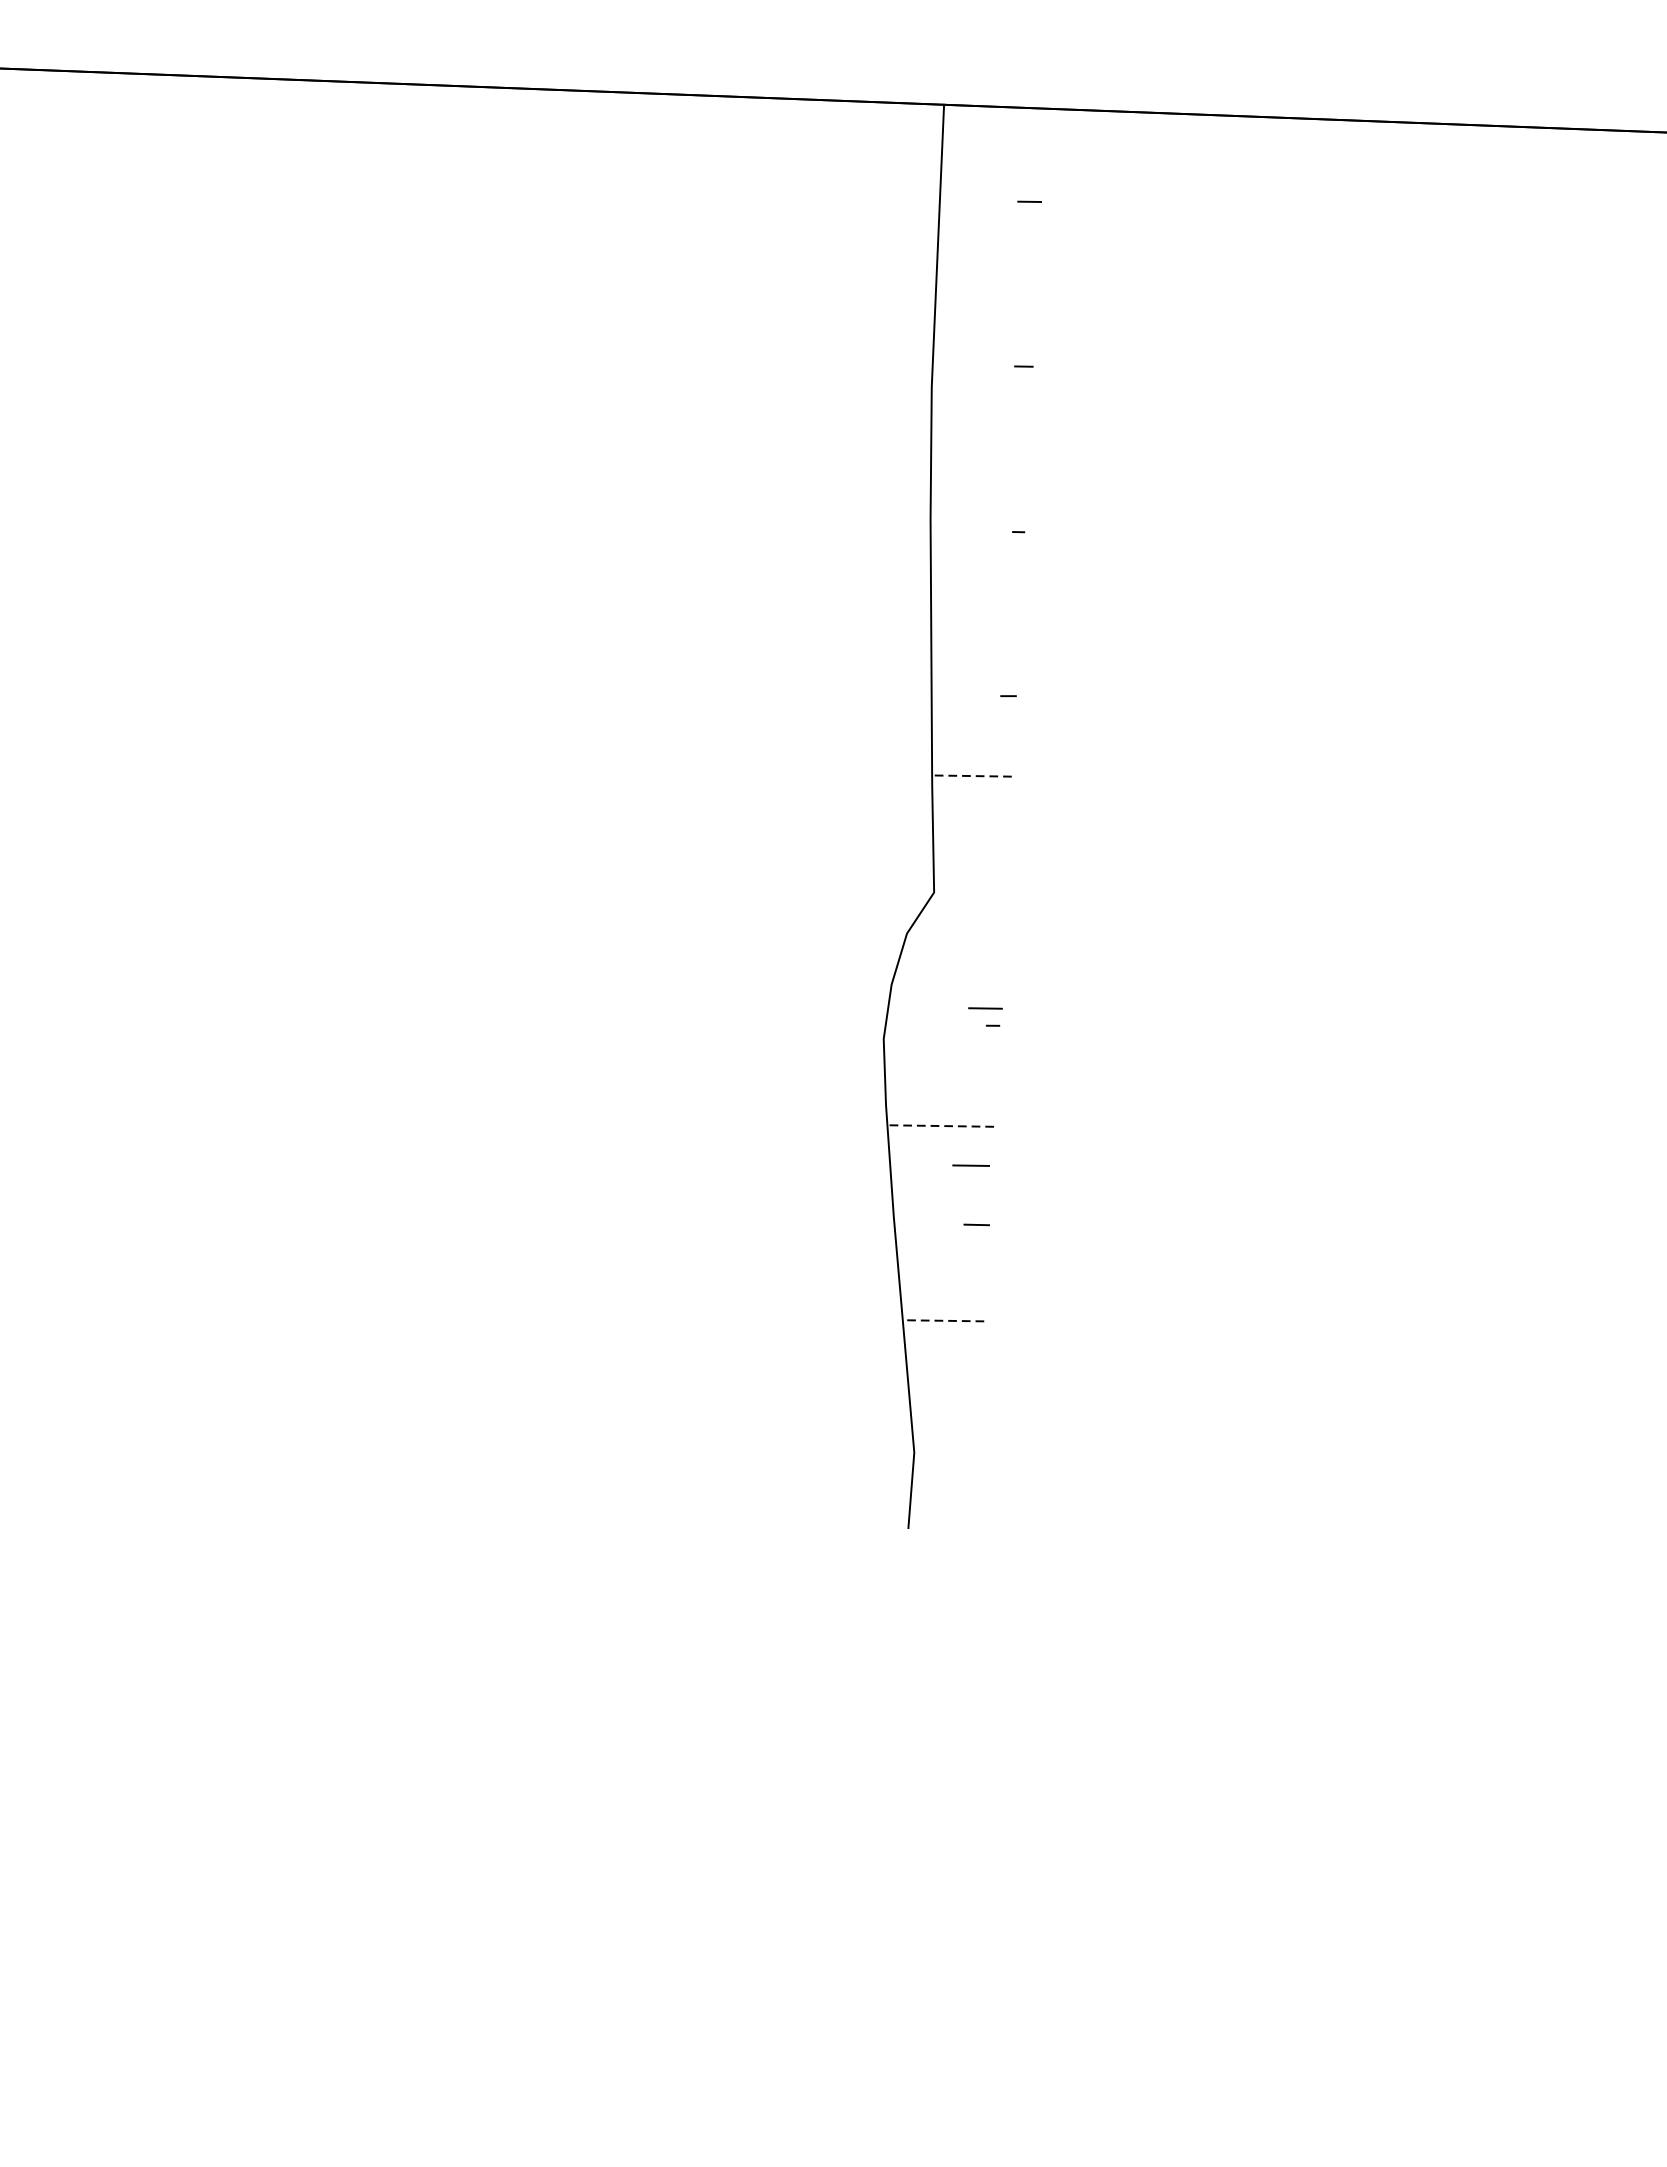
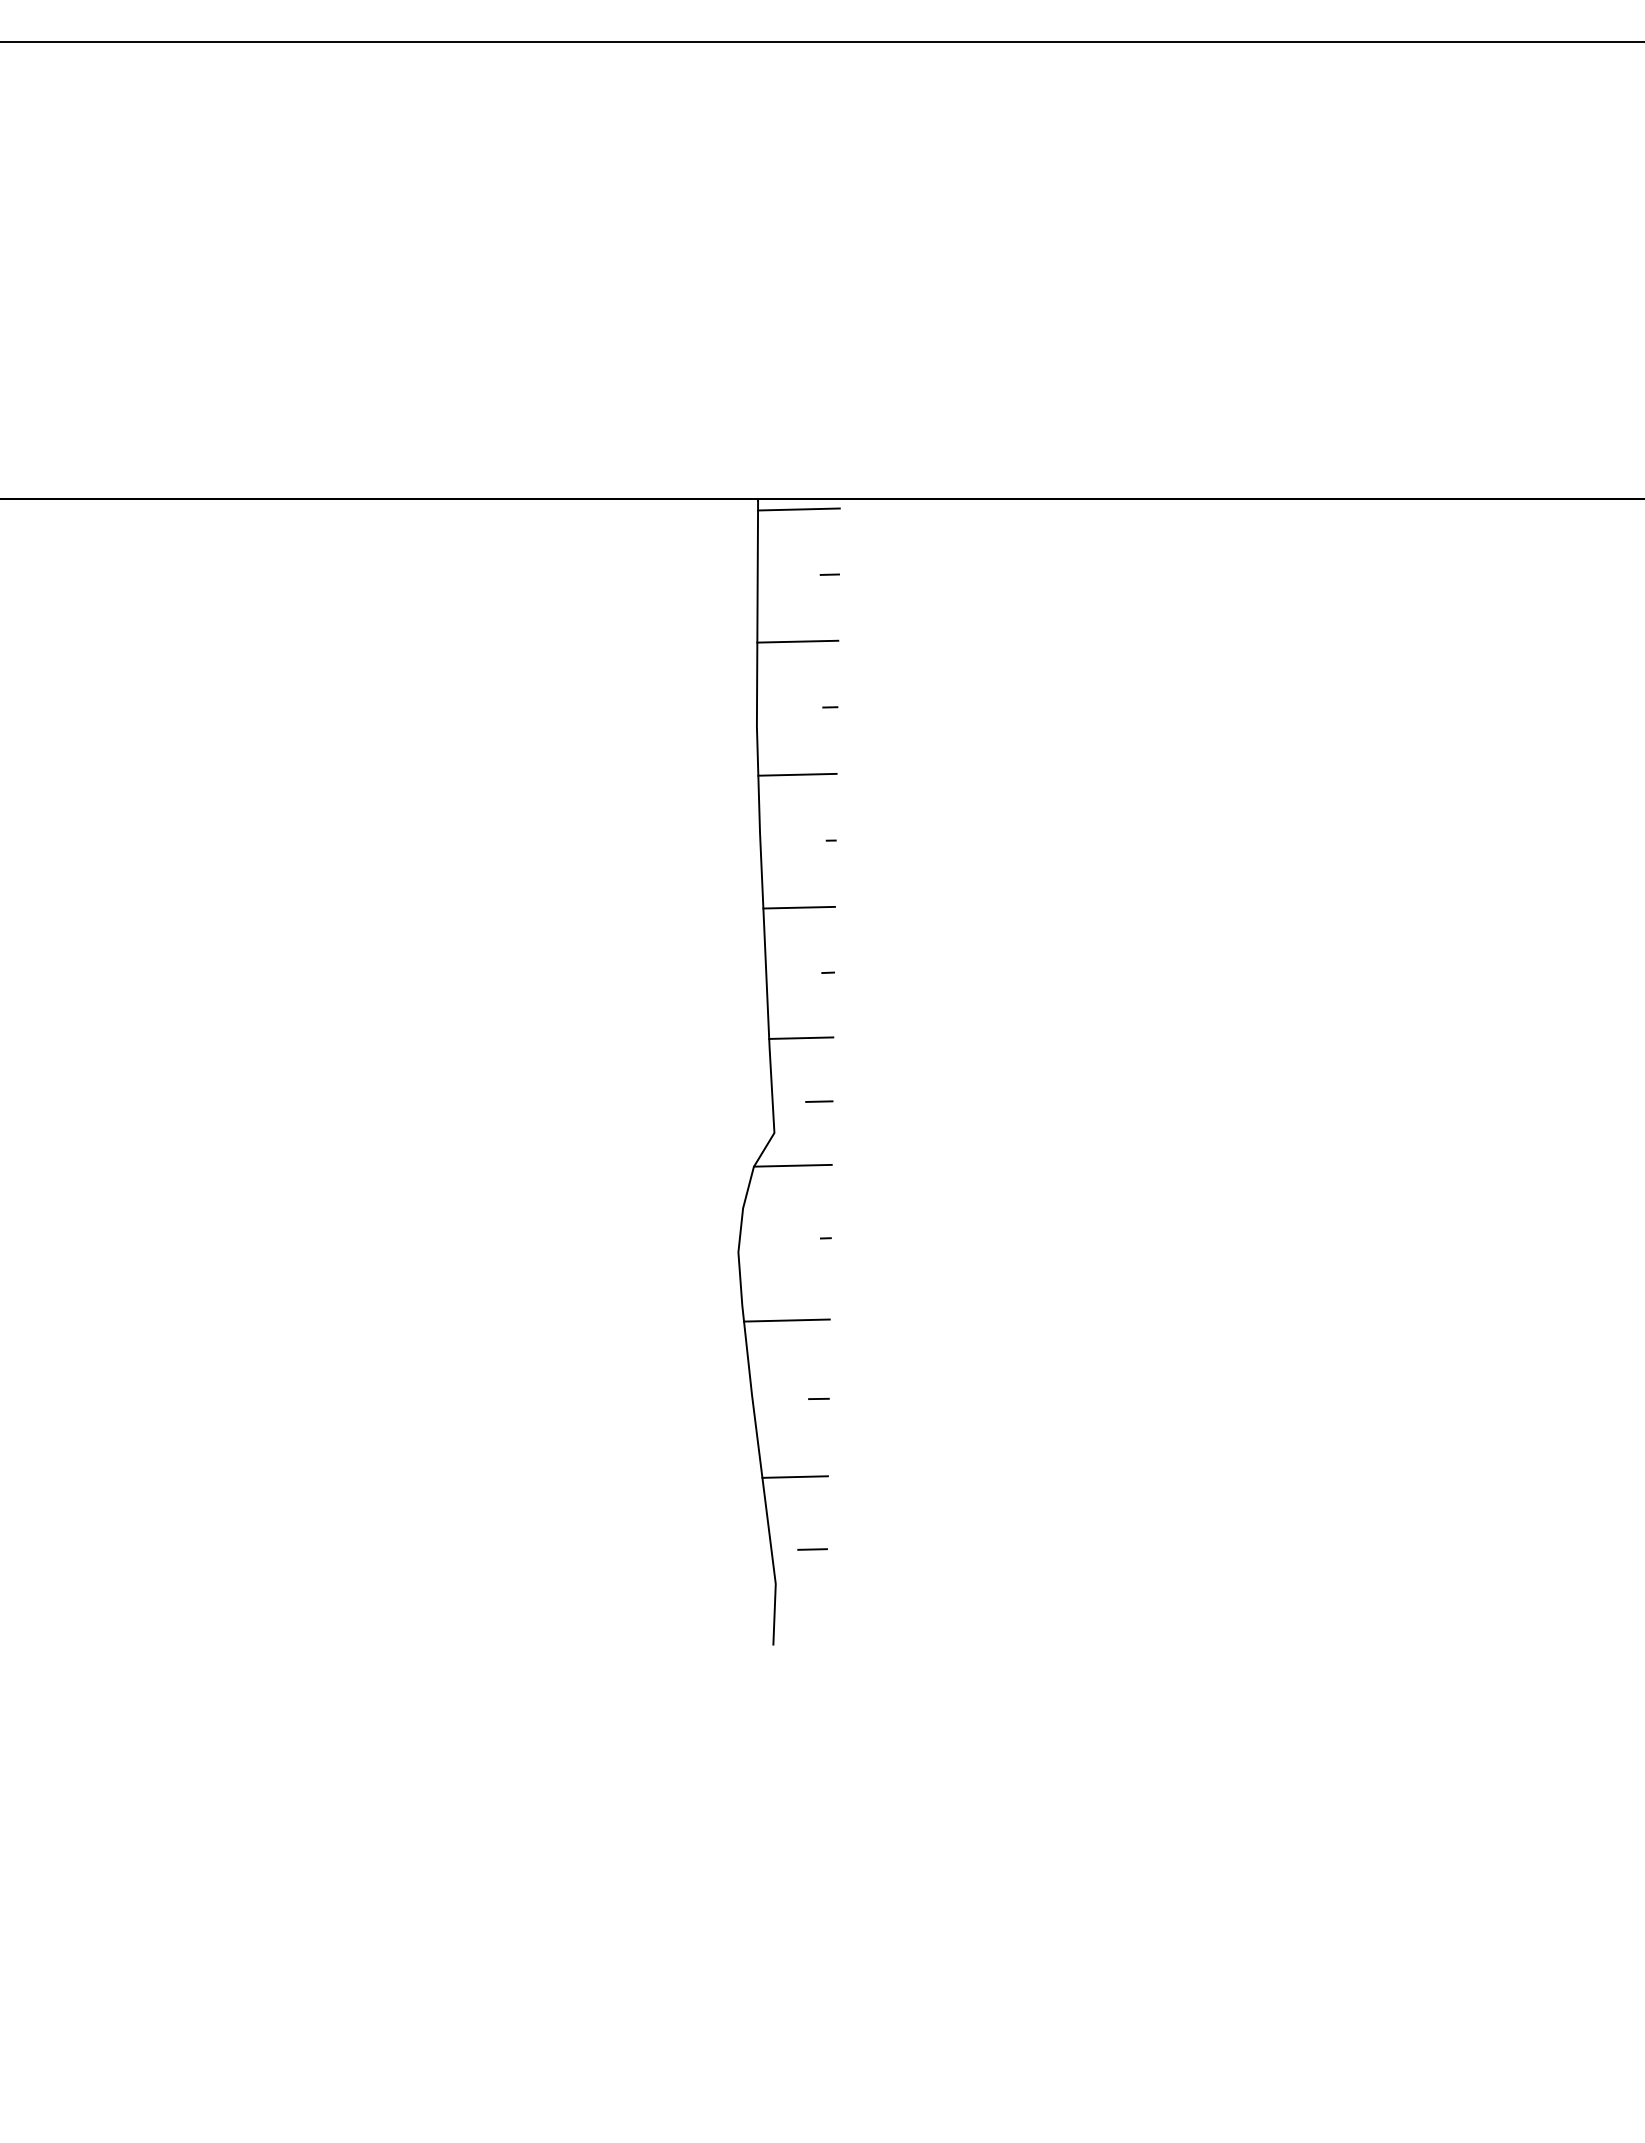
line: (993, 119) -> (798, 509), added
line: (986, 283) -> (797, 641), added
line: (979, 448) -> (797, 774), added
line: (974, 613) -> (798, 907), added
line: (971, 776) -> (800, 1038), dashed -> solid
line: (955, 933) -> (792, 1165), added
line: (985, 1008) -> (819, 1101), moved
line: (940, 1125) -> (786, 1320), dashed -> solid
line: (970, 1165) -> (812, 1549), moved
line: (943, 1321) -> (795, 1477), dashed -> solid

